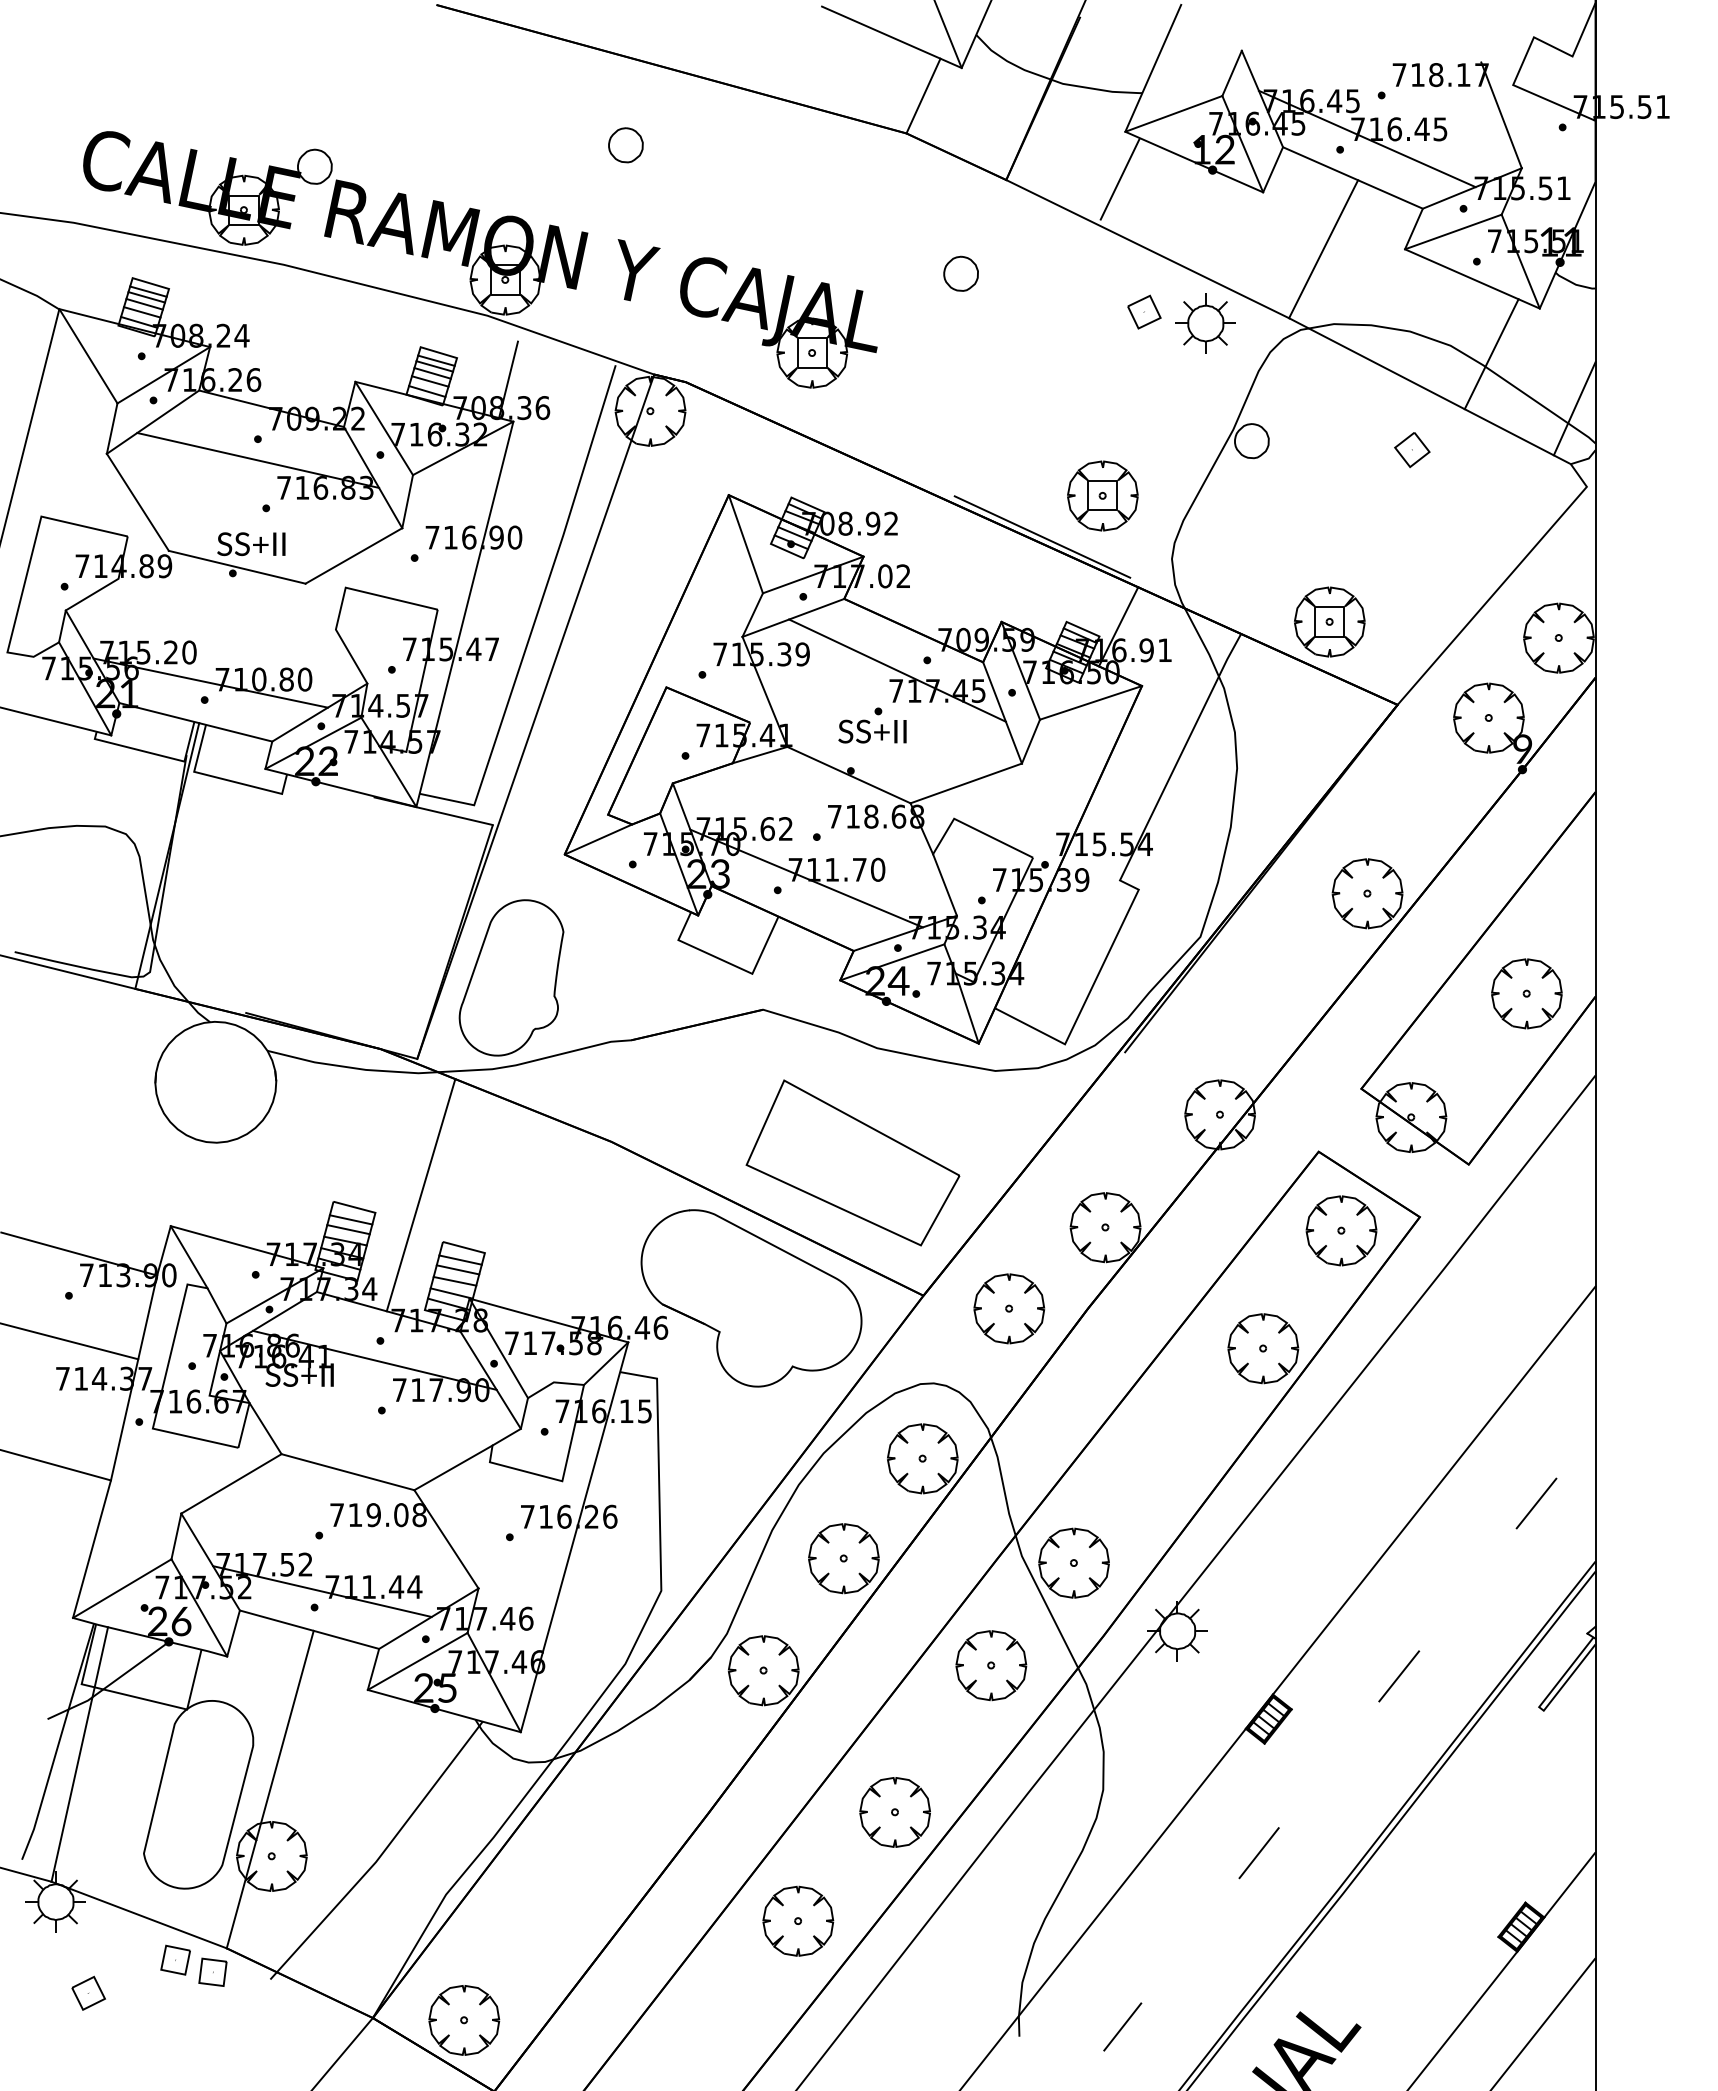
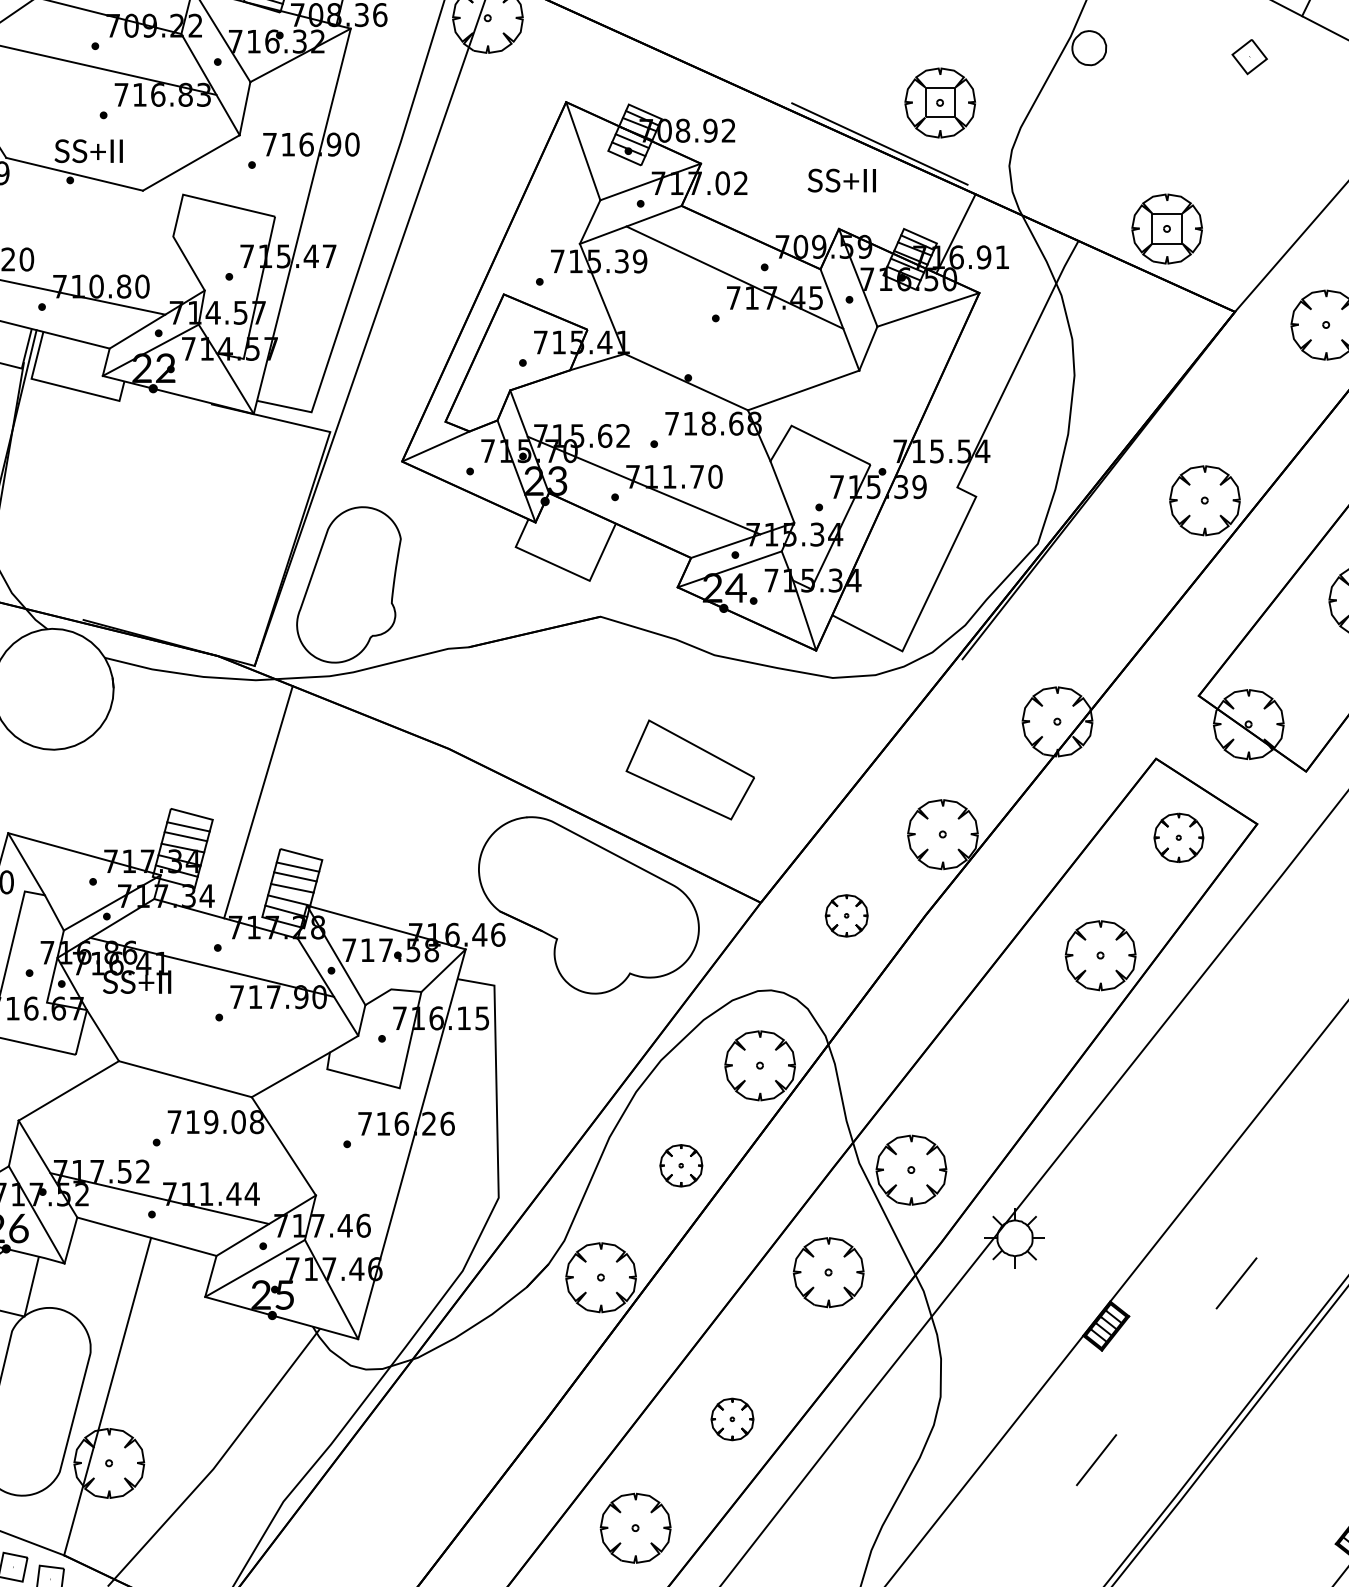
text: (872, 731) -> (841, 180), moved
part: (852, 1162) -> (689, 769), size x0.6
part: (1341, 1230) -> (1178, 837), size x0.7
part: (1009, 1308) -> (846, 915), size x0.6
part: (843, 1558) -> (680, 1165), size x0.6
part: (894, 1812) -> (731, 1419), size x0.6

